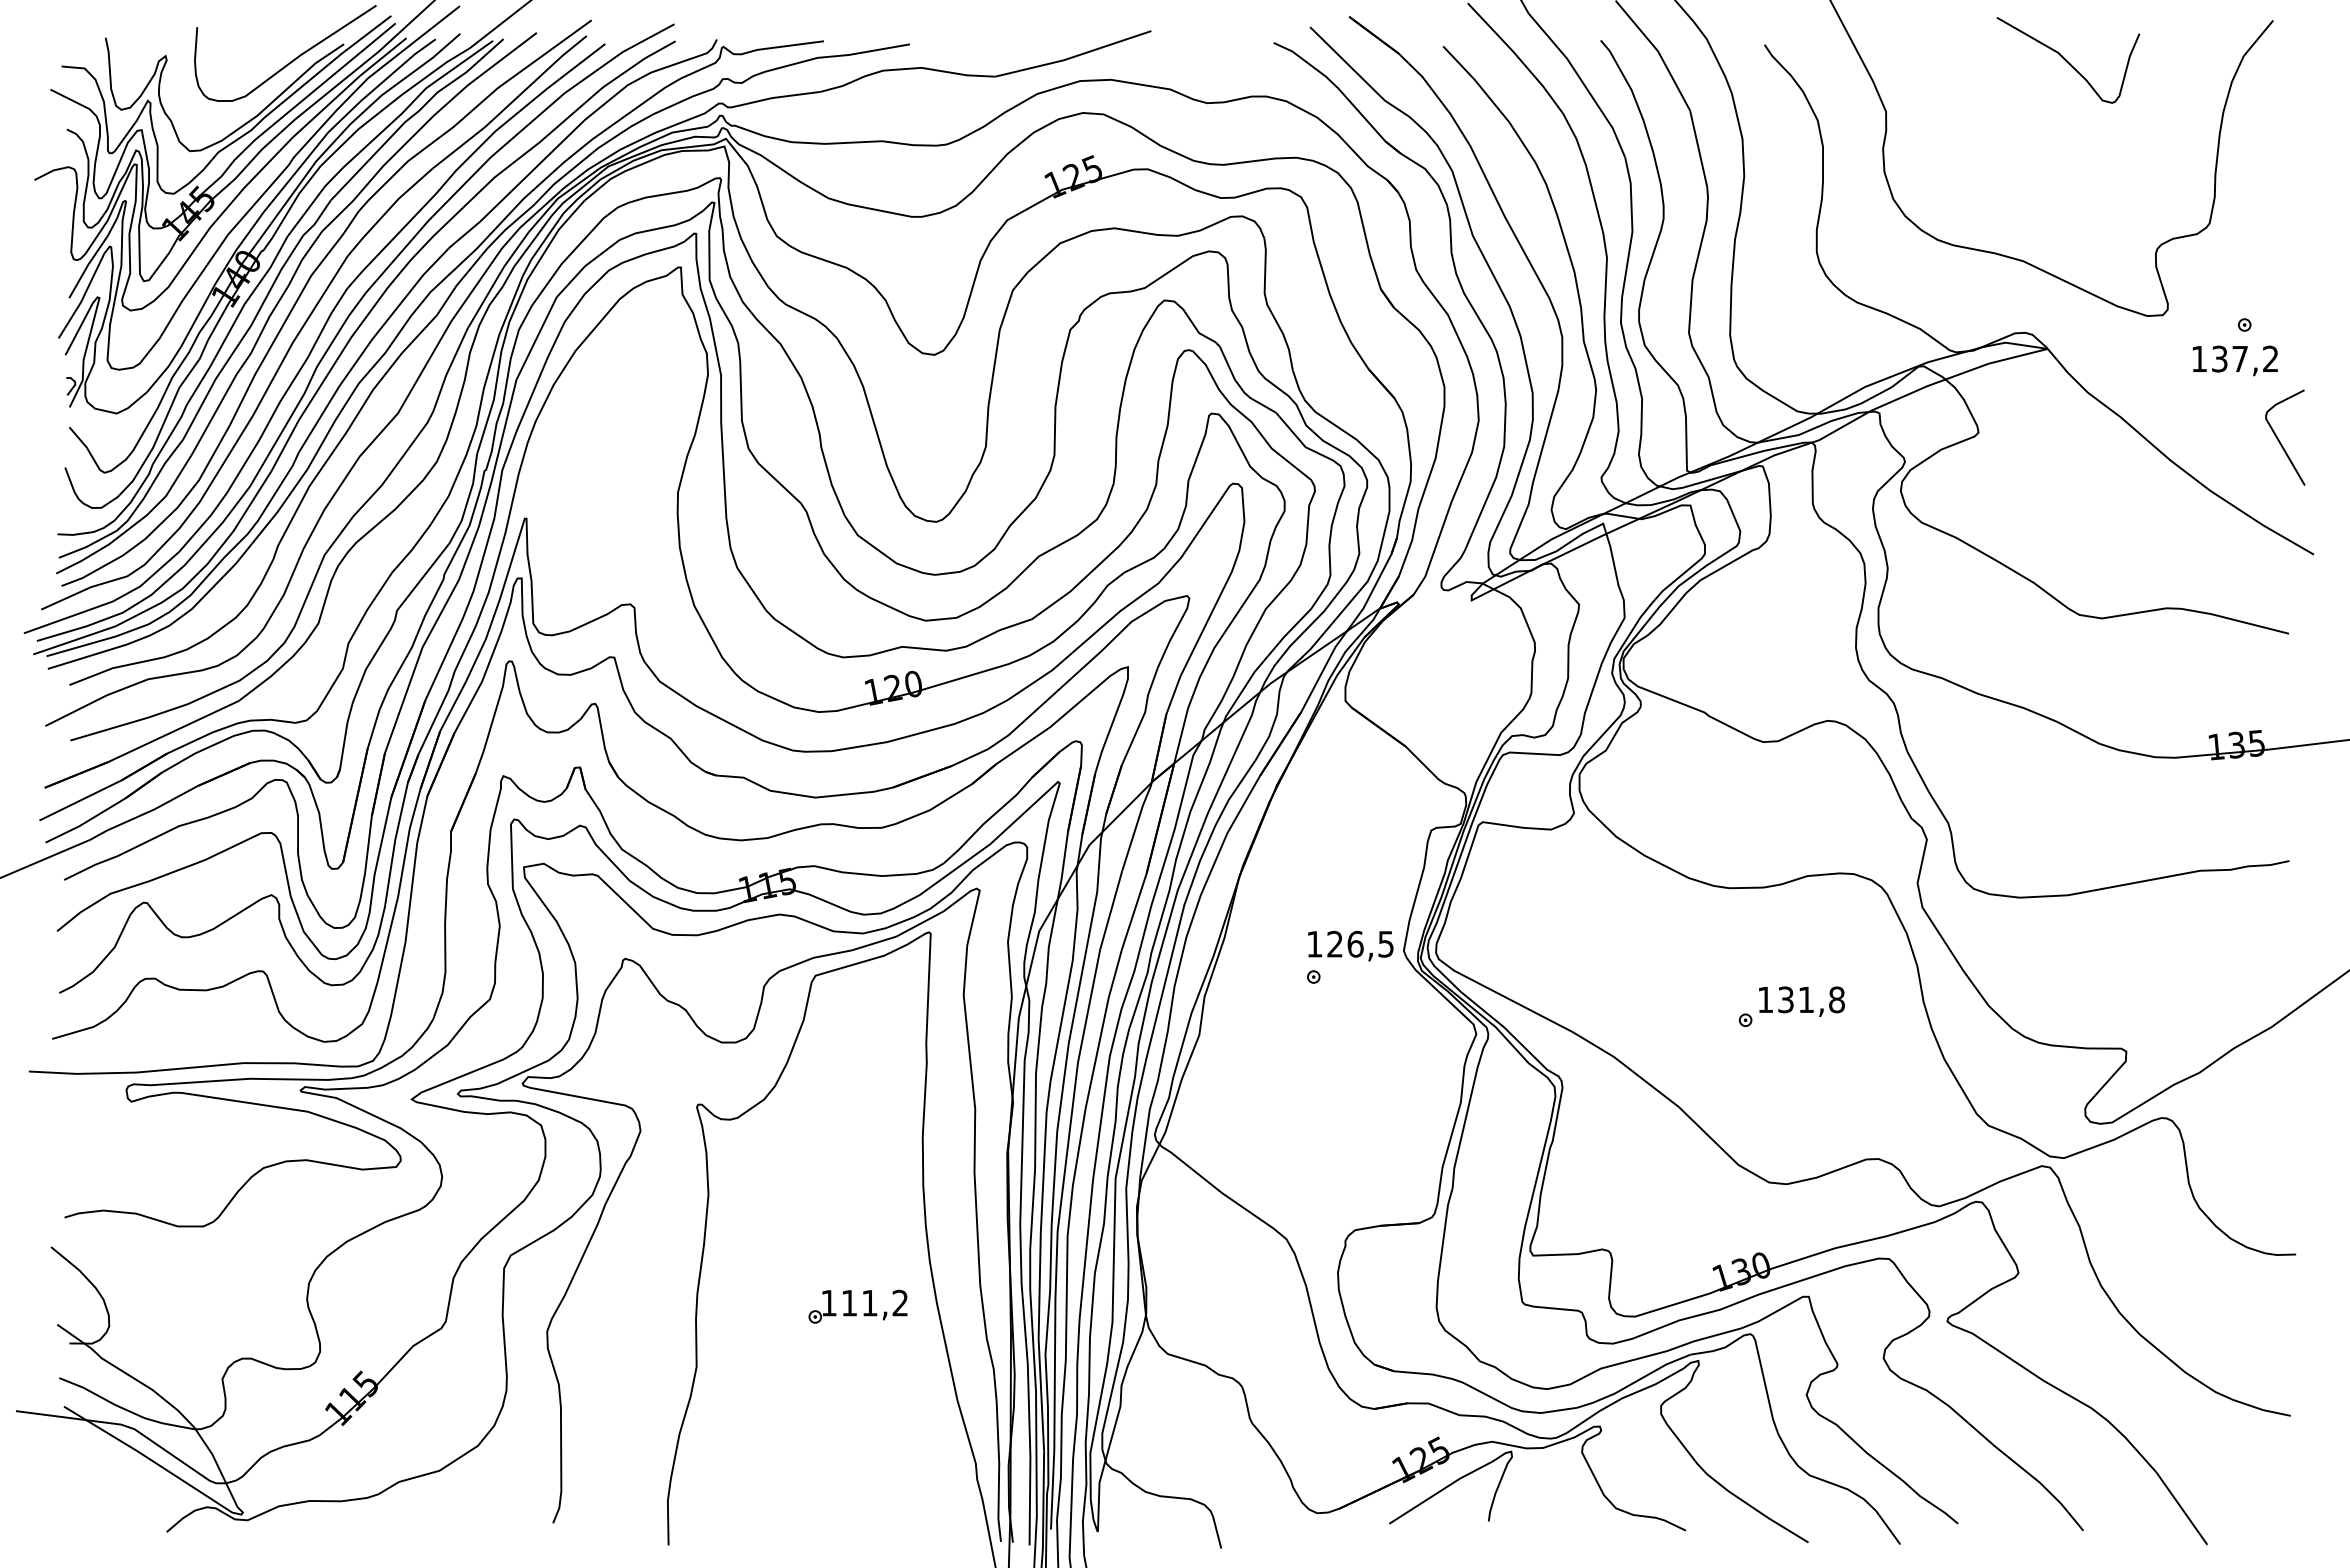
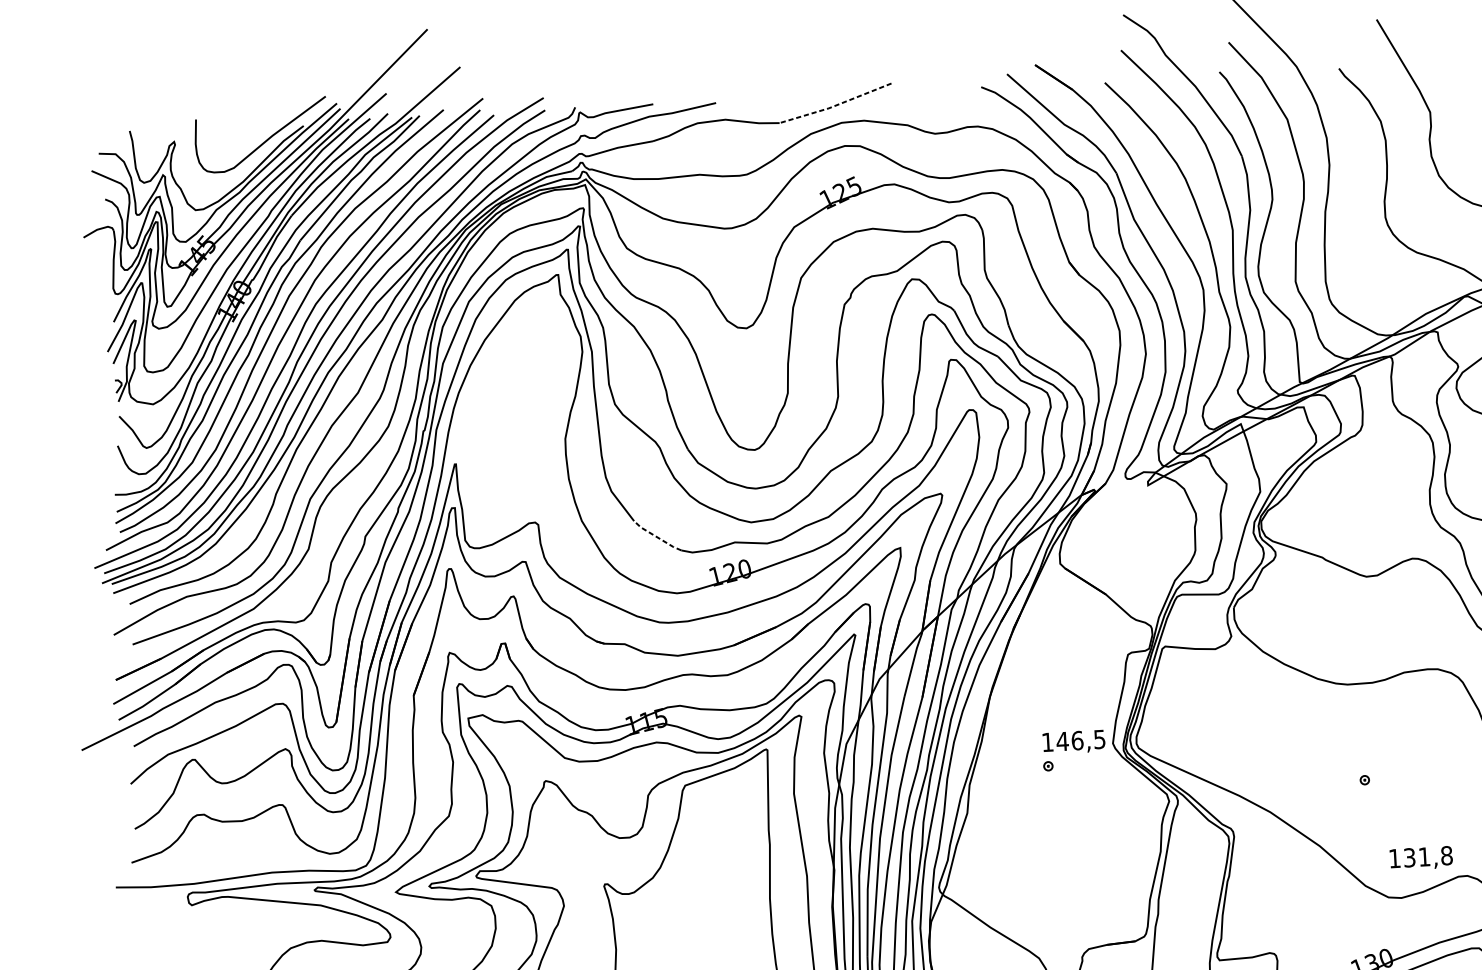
line: (1073, 57) -> (835, 105), solid -> dashed
line: (795, 633) -> (656, 537), solid -> dashed
text: (1334, 943) -> (1062, 740), 126,5 -> 146,5
text: (1801, 1001) -> (1421, 858), moved

